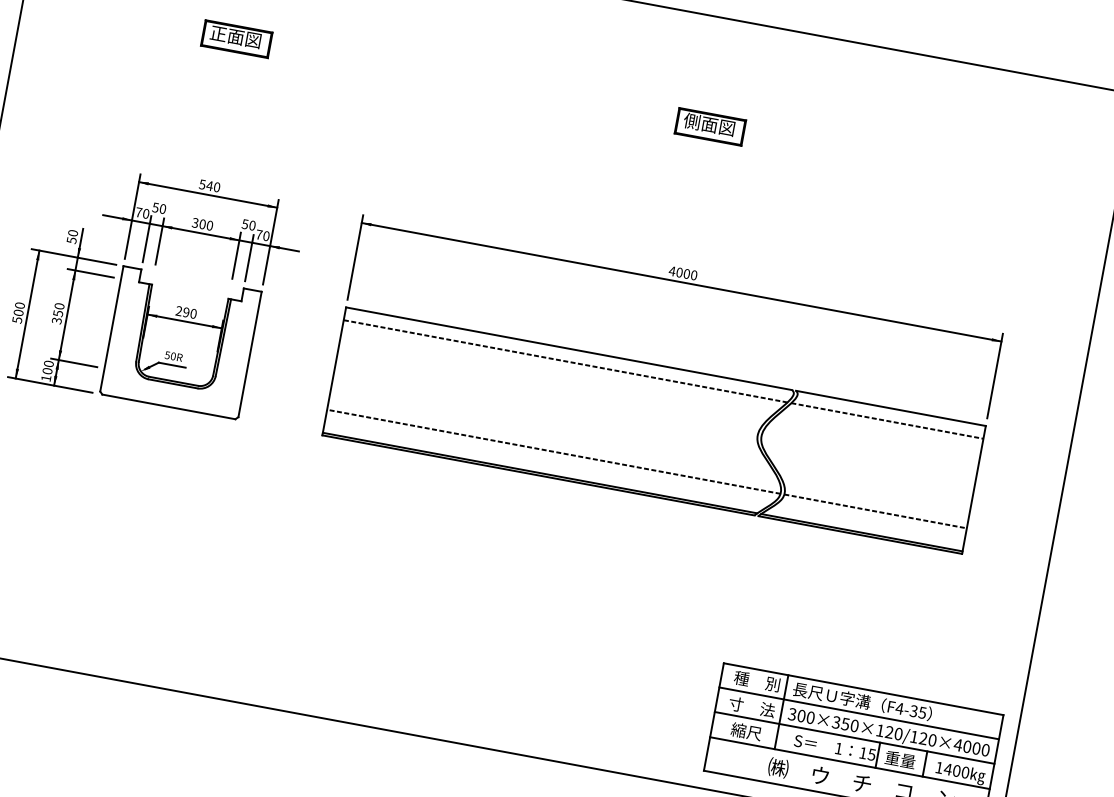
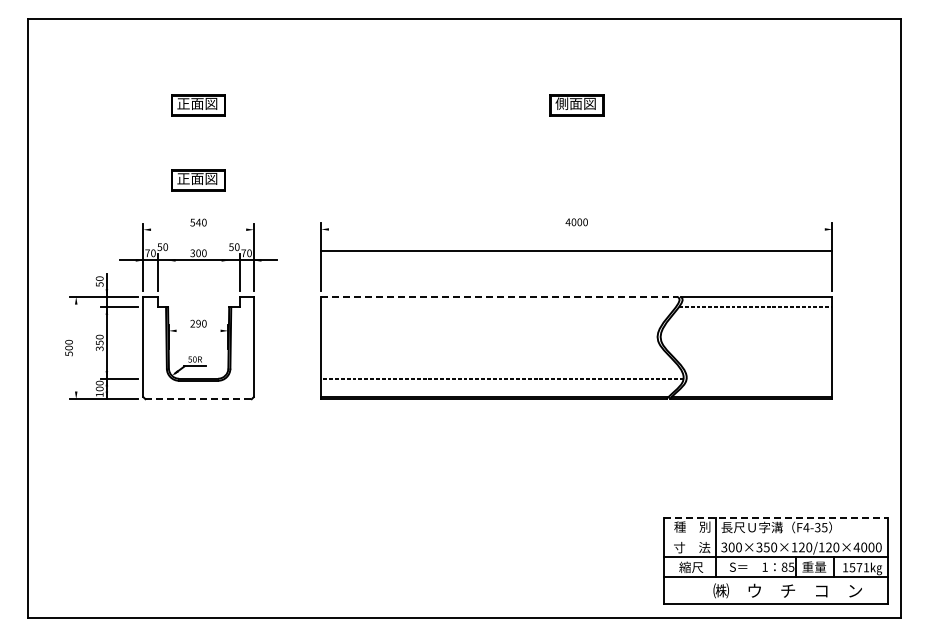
part: (219, 133) -> (198, 180), added
line: (208, 194) -> (198, 229), removed
line: (159, 241) -> (167, 272), removed
line: (236, 255) -> (229, 272), removed
line: (681, 282) -> (576, 251), moved
line: (28, 313) -> (76, 347), removed
line: (184, 320) -> (198, 330), removed
line: (570, 348) -> (500, 296), solid -> dashed
line: (565, 361) -> (498, 307), removed
line: (169, 407) -> (199, 399), solid -> dashed
line: (875, 511) -> (759, 378), removed
line: (863, 688) -> (775, 517), solid -> dashed
line: (858, 713) -> (775, 537), removed
text: (863, 752) -> (784, 566), 15 -> 85
text: (956, 770) -> (859, 567), 1400 -> 1571

